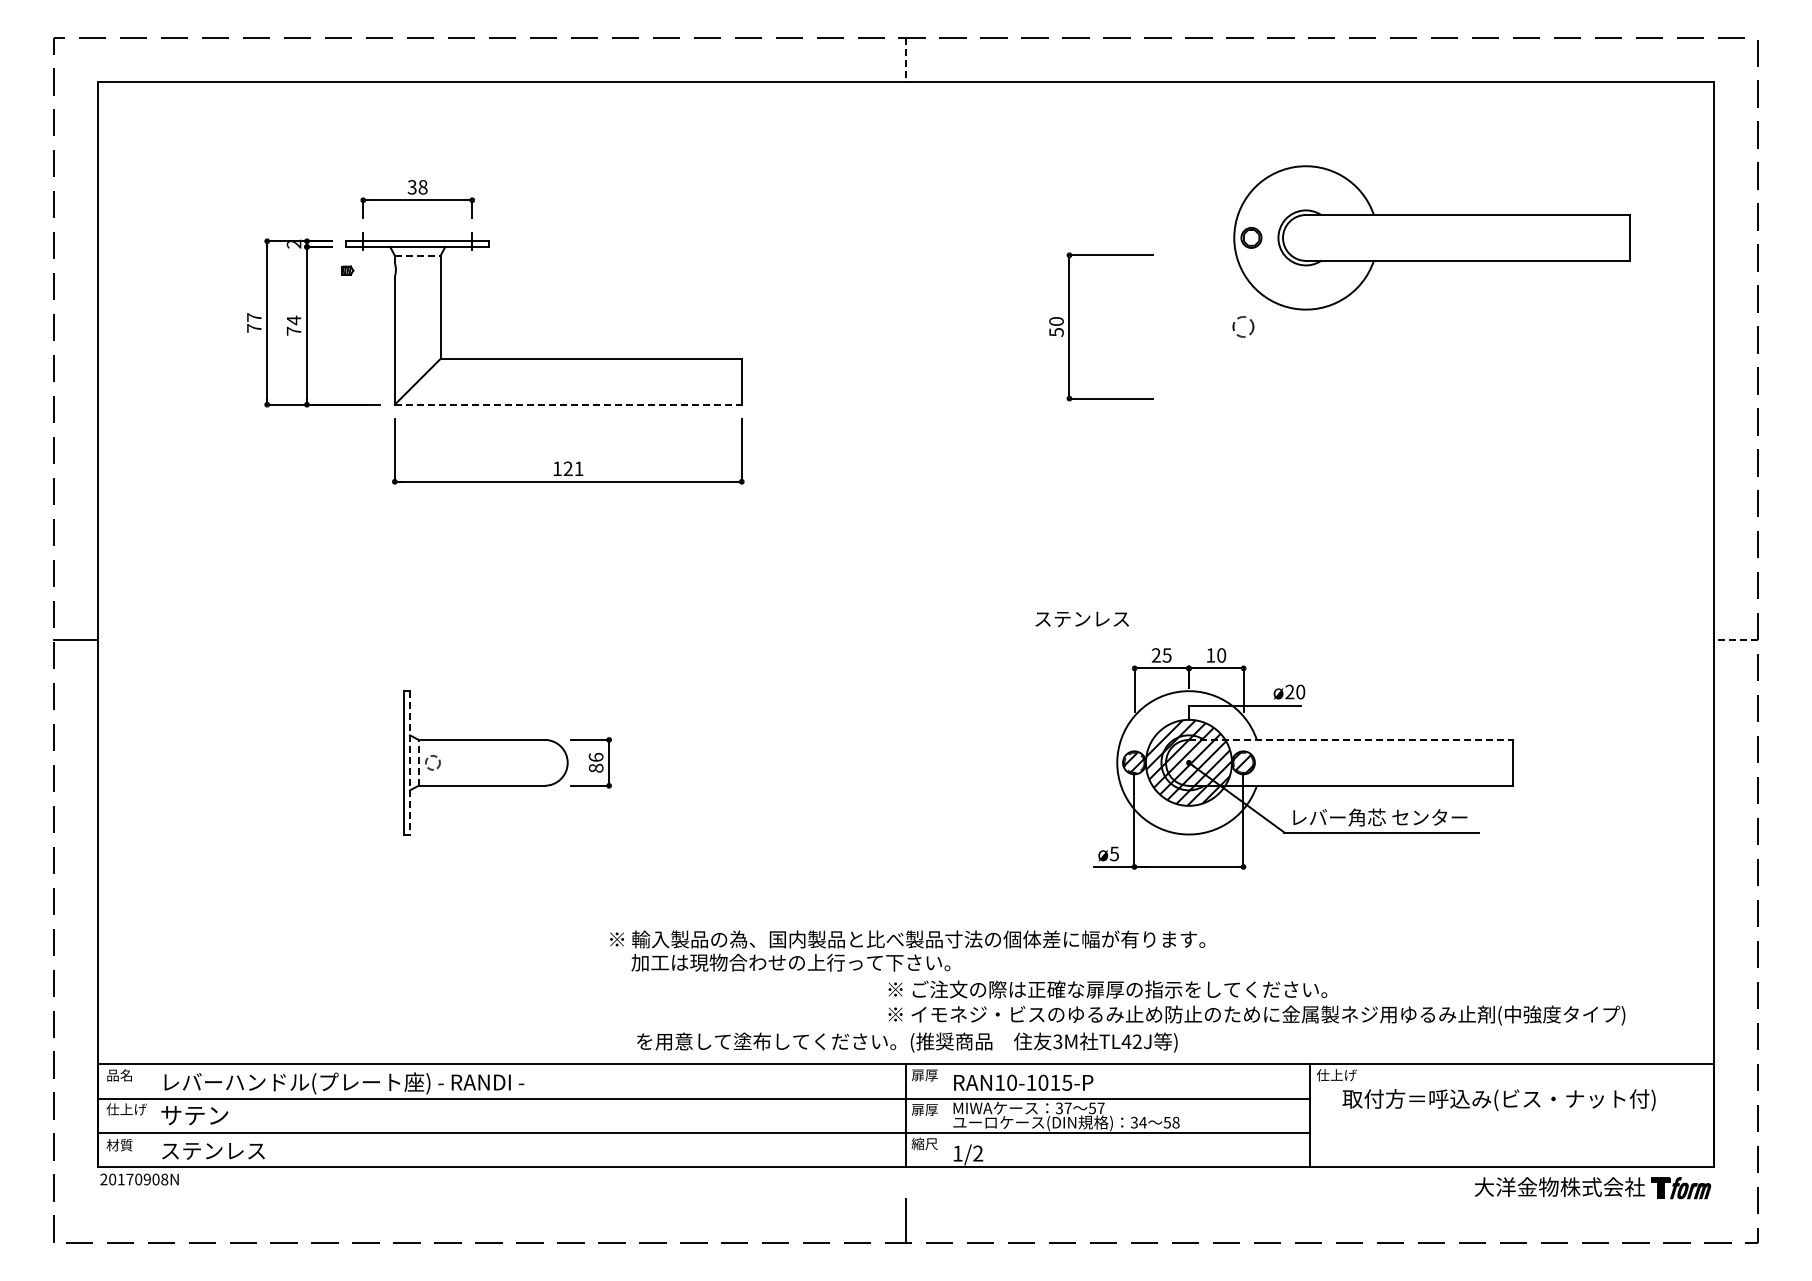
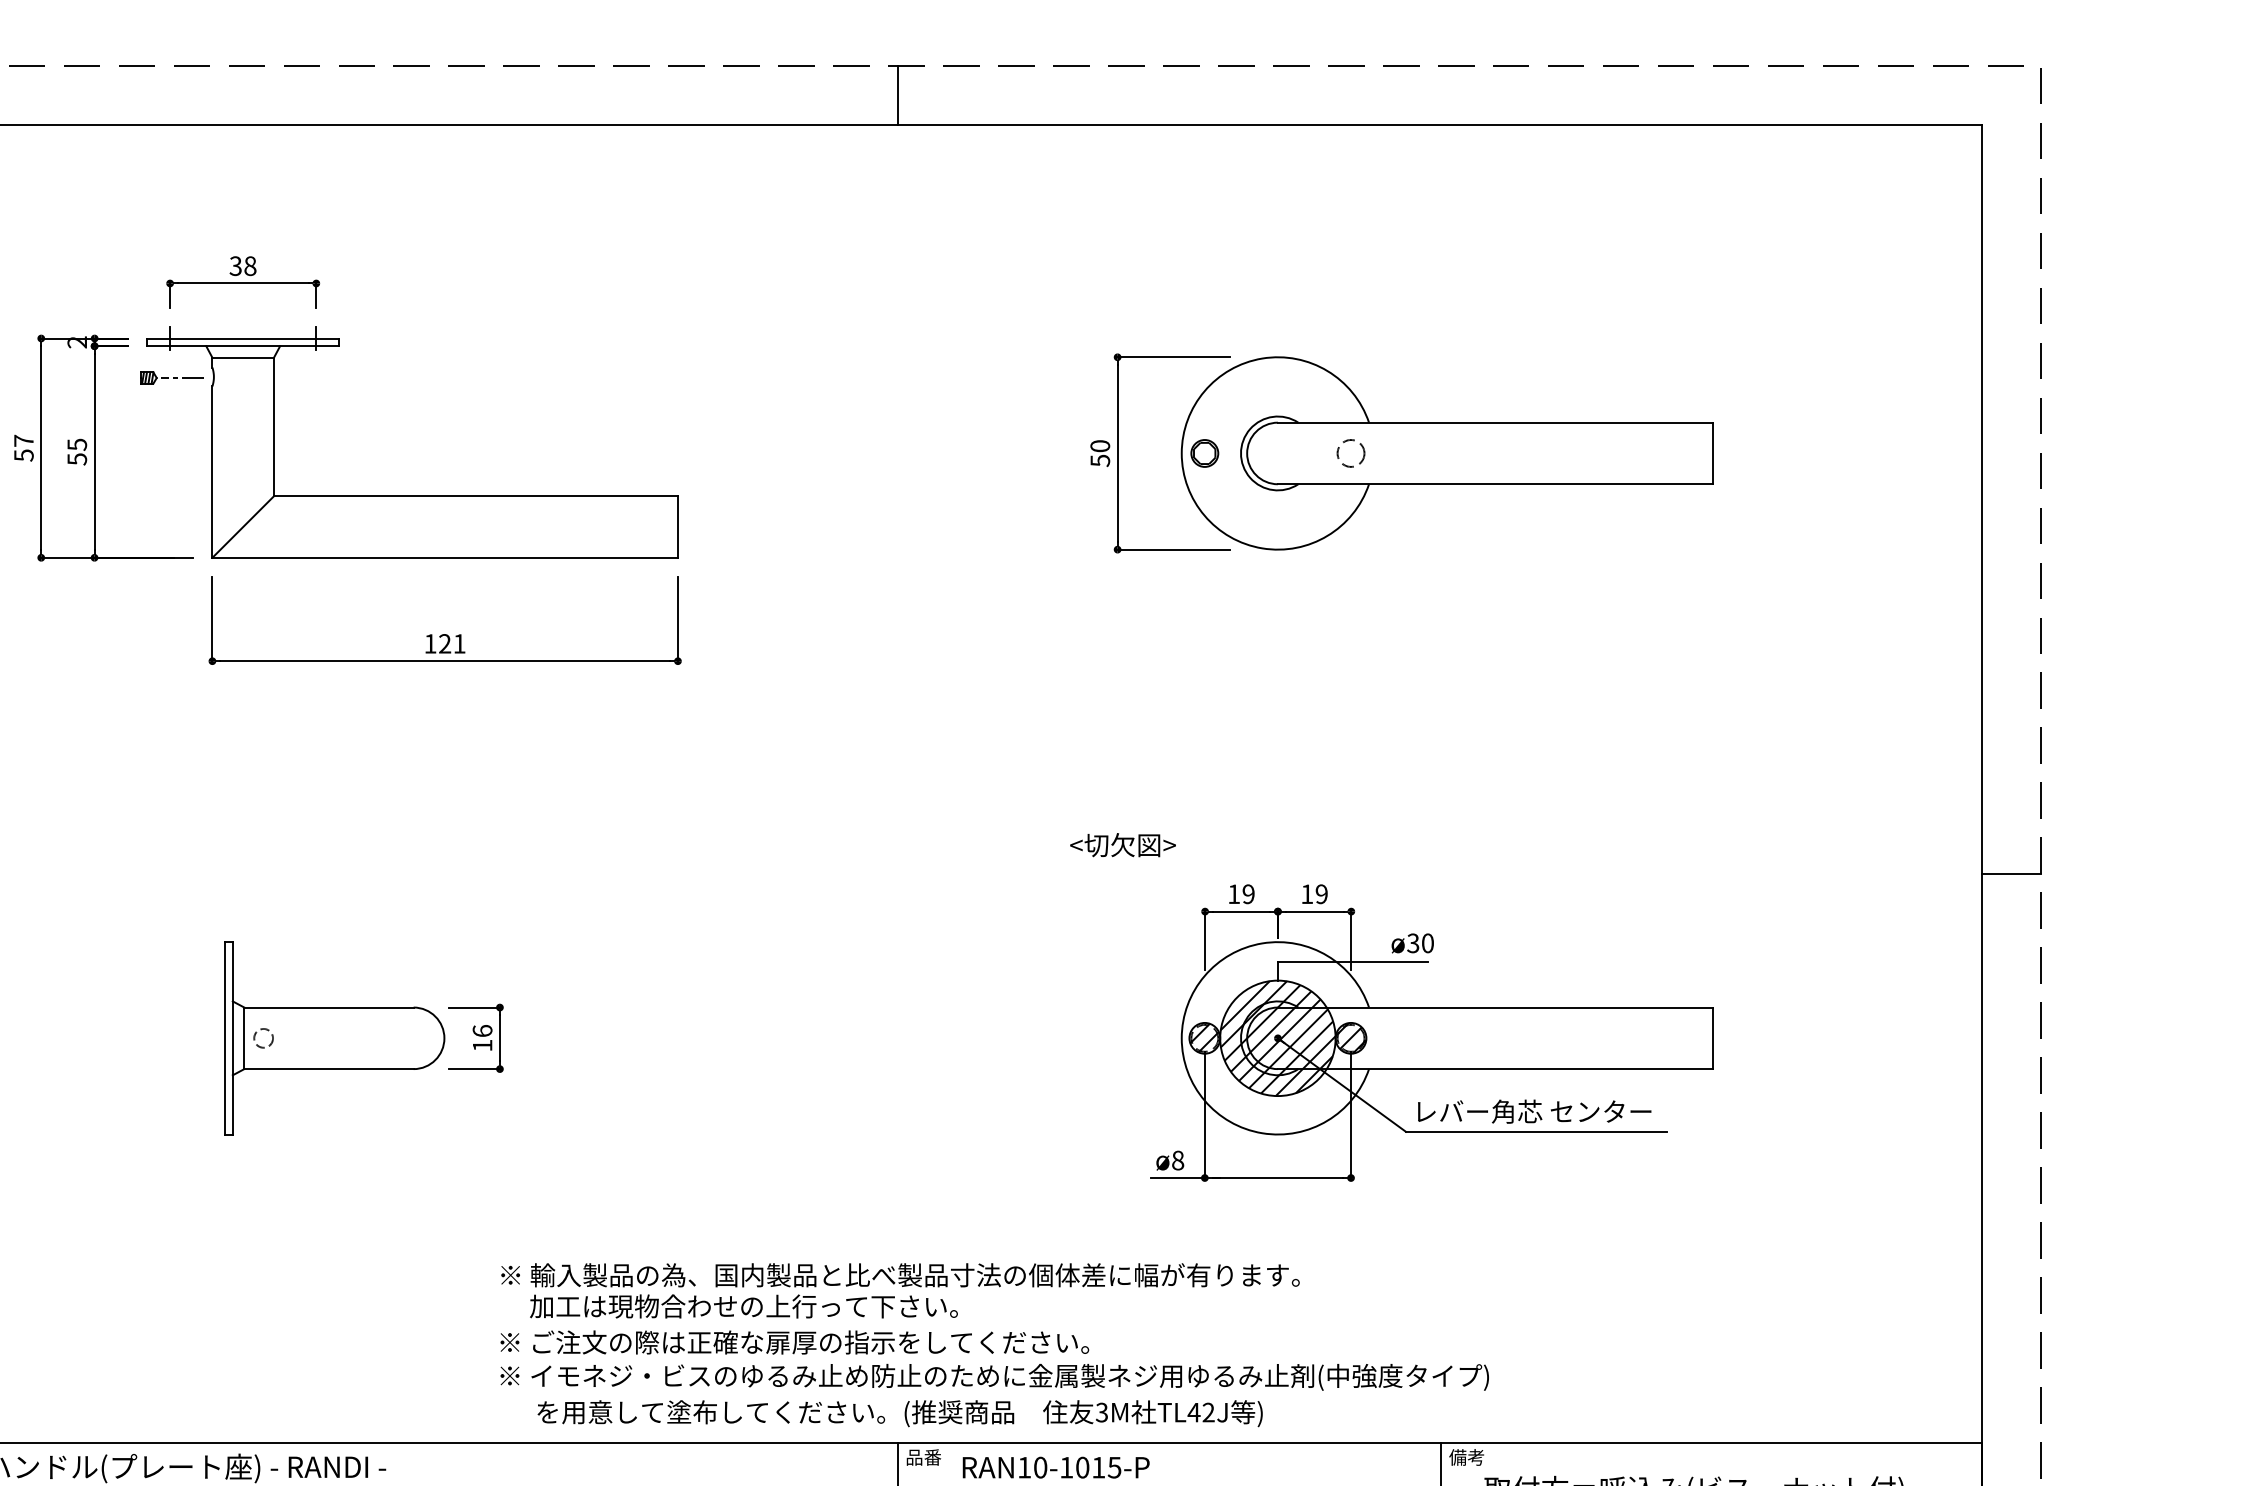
line: (906, 60) -> (898, 95), dashed -> solid
part: (1431, 237) -> (1446, 452), moved
line: (417, 255) -> (242, 357), dashed -> solid
line: (372, 270) -> (182, 377), added
text: (293, 325) -> (76, 451), 74 -> 55
text: (254, 328) -> (24, 455), 77 -> 57
line: (568, 404) -> (445, 557), dashed -> solid
text: (1081, 618) -> (1133, 844), ステンレス -> <切欠図>
line: (1735, 640) -> (2011, 874), dashed -> solid
text: (1161, 655) -> (1241, 894), 25 -> 19
text: (1221, 655) -> (1321, 894), 10 -> 19
text: (1289, 692) -> (1412, 943), ø20 -> ø30
line: (1351, 739) -> (1496, 1007), dashed -> solid
line: (410, 762) -> (233, 1037), dashed -> solid
line: (418, 762) -> (244, 1037), dashed -> solid
text: (595, 767) -> (481, 1044), 86 -> 16
text: (1114, 853) -> (1178, 1159), ø5 -> ø8
text: (1256, 1002) -> (994, 1359), moved
text: (924, 1075) -> (923, 1457), 扉厚 -> 品番
text: (1336, 1075) -> (1475, 1457), 仕上げ -> 備考

